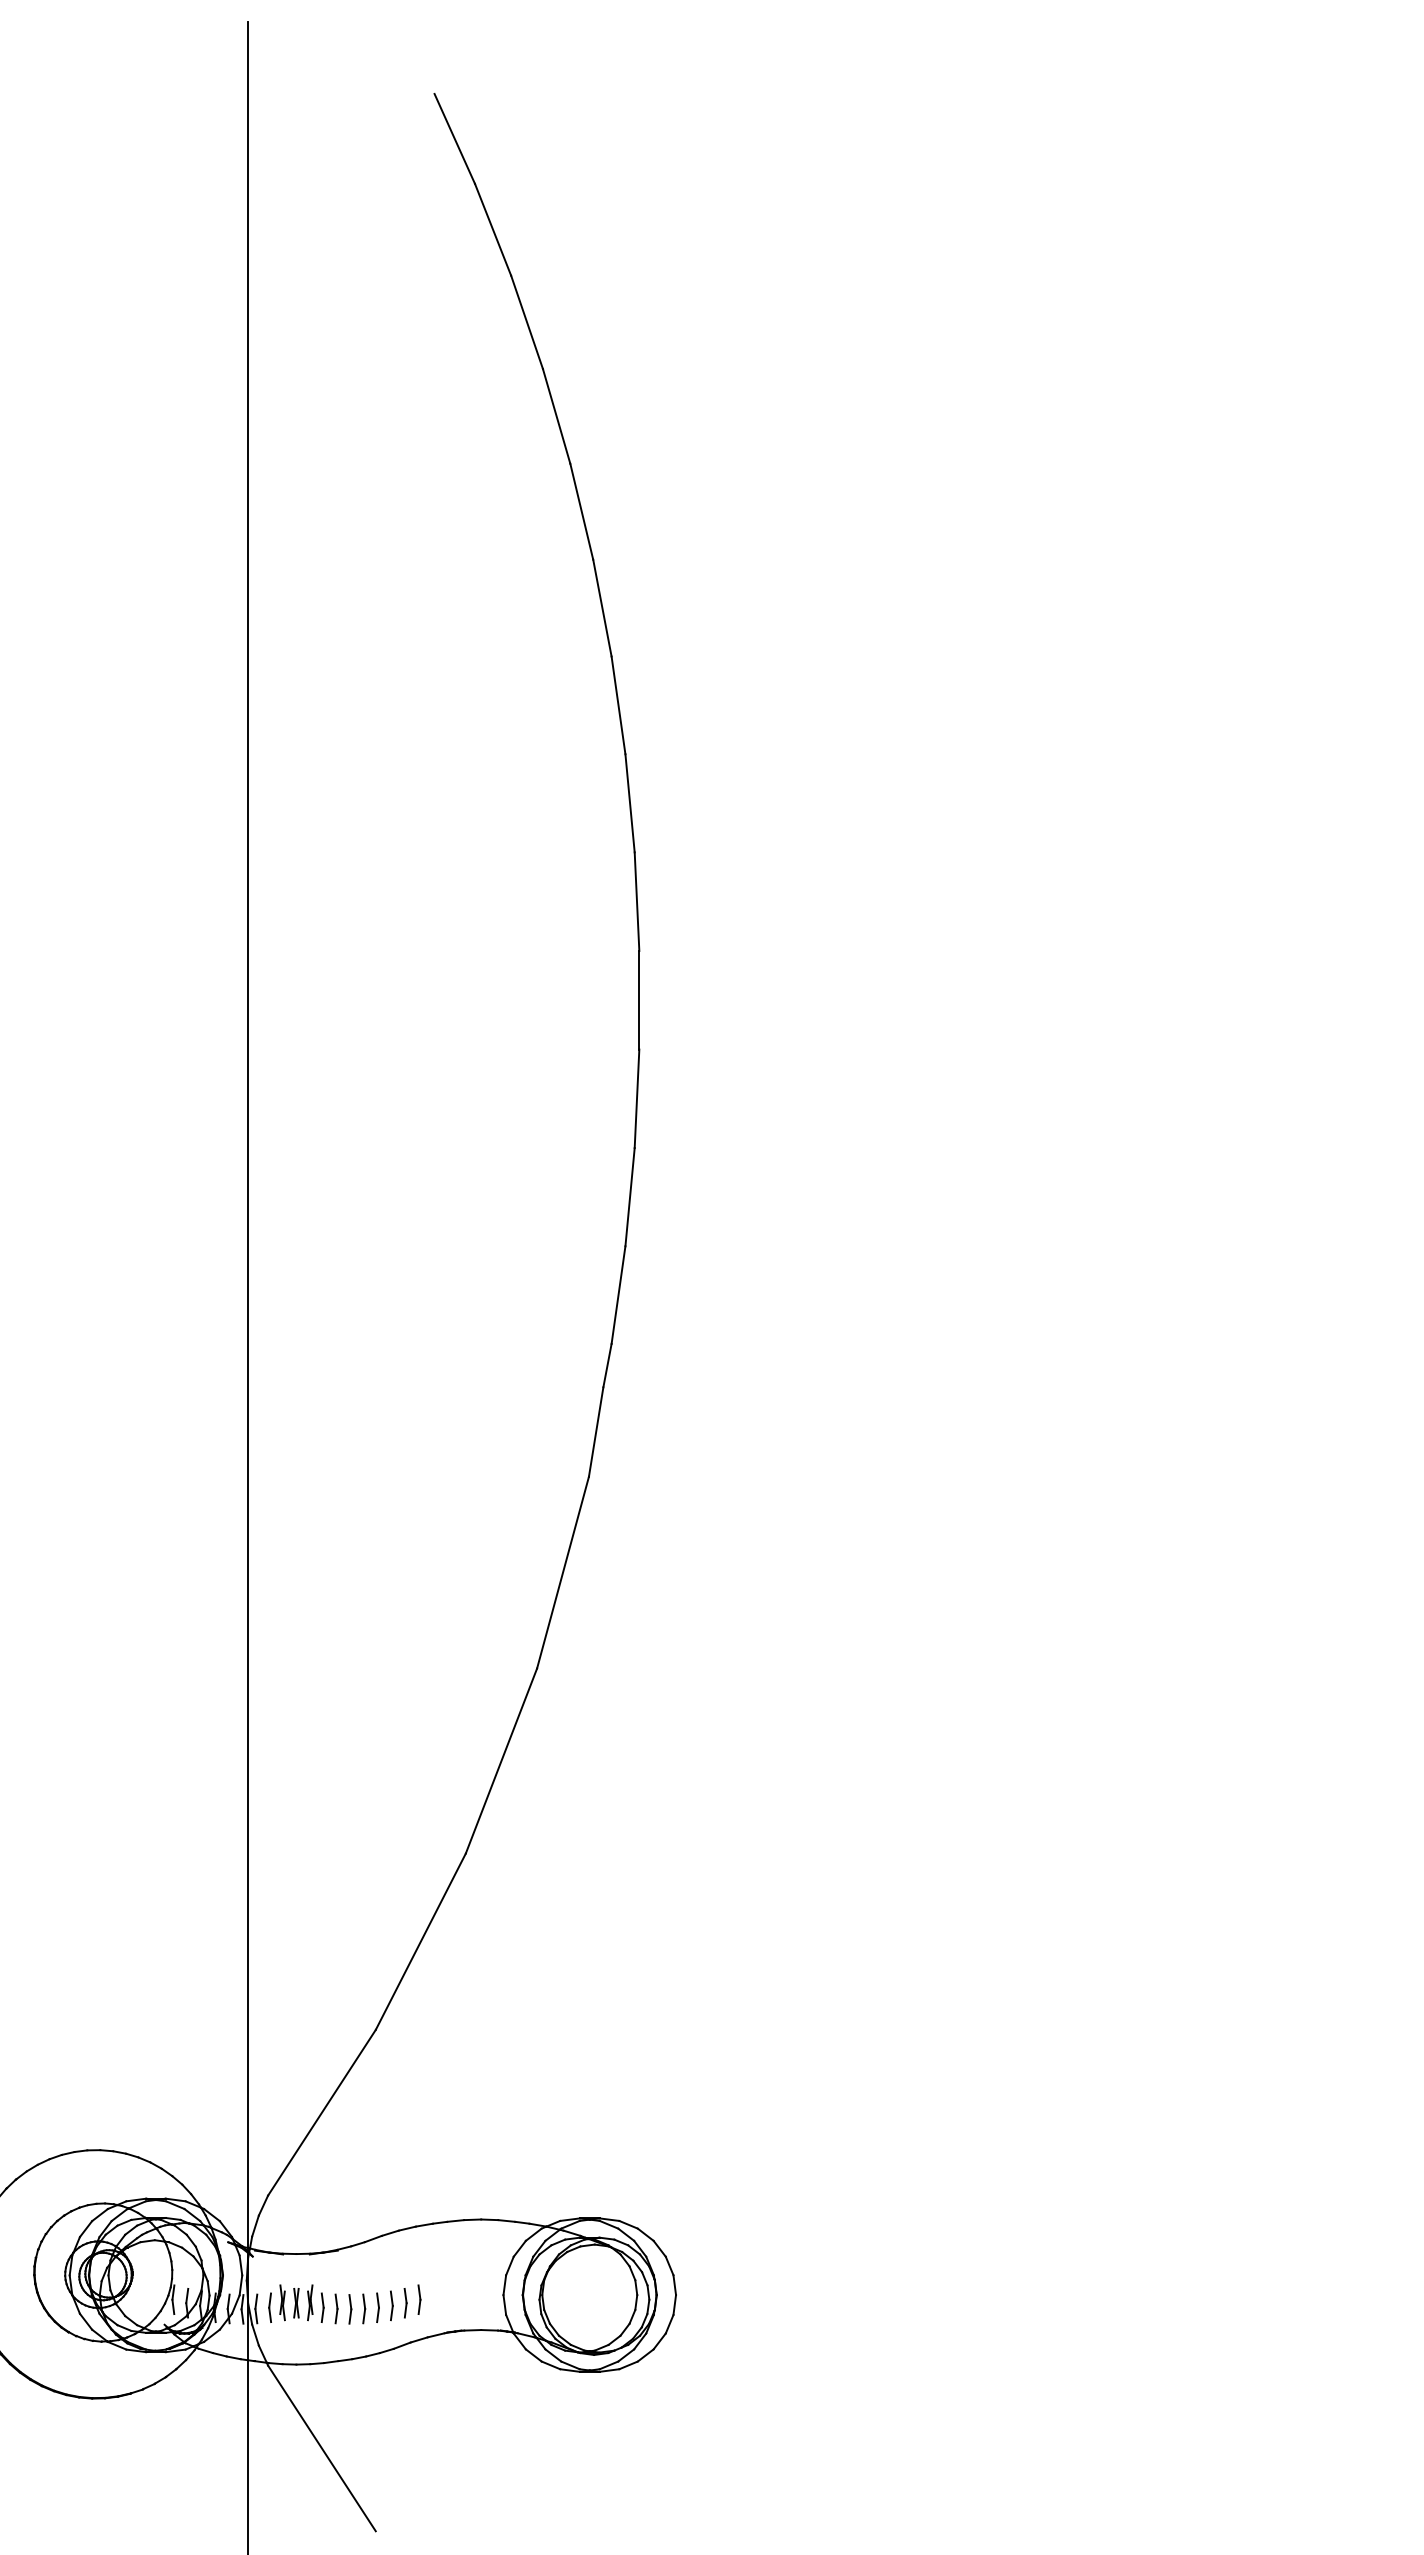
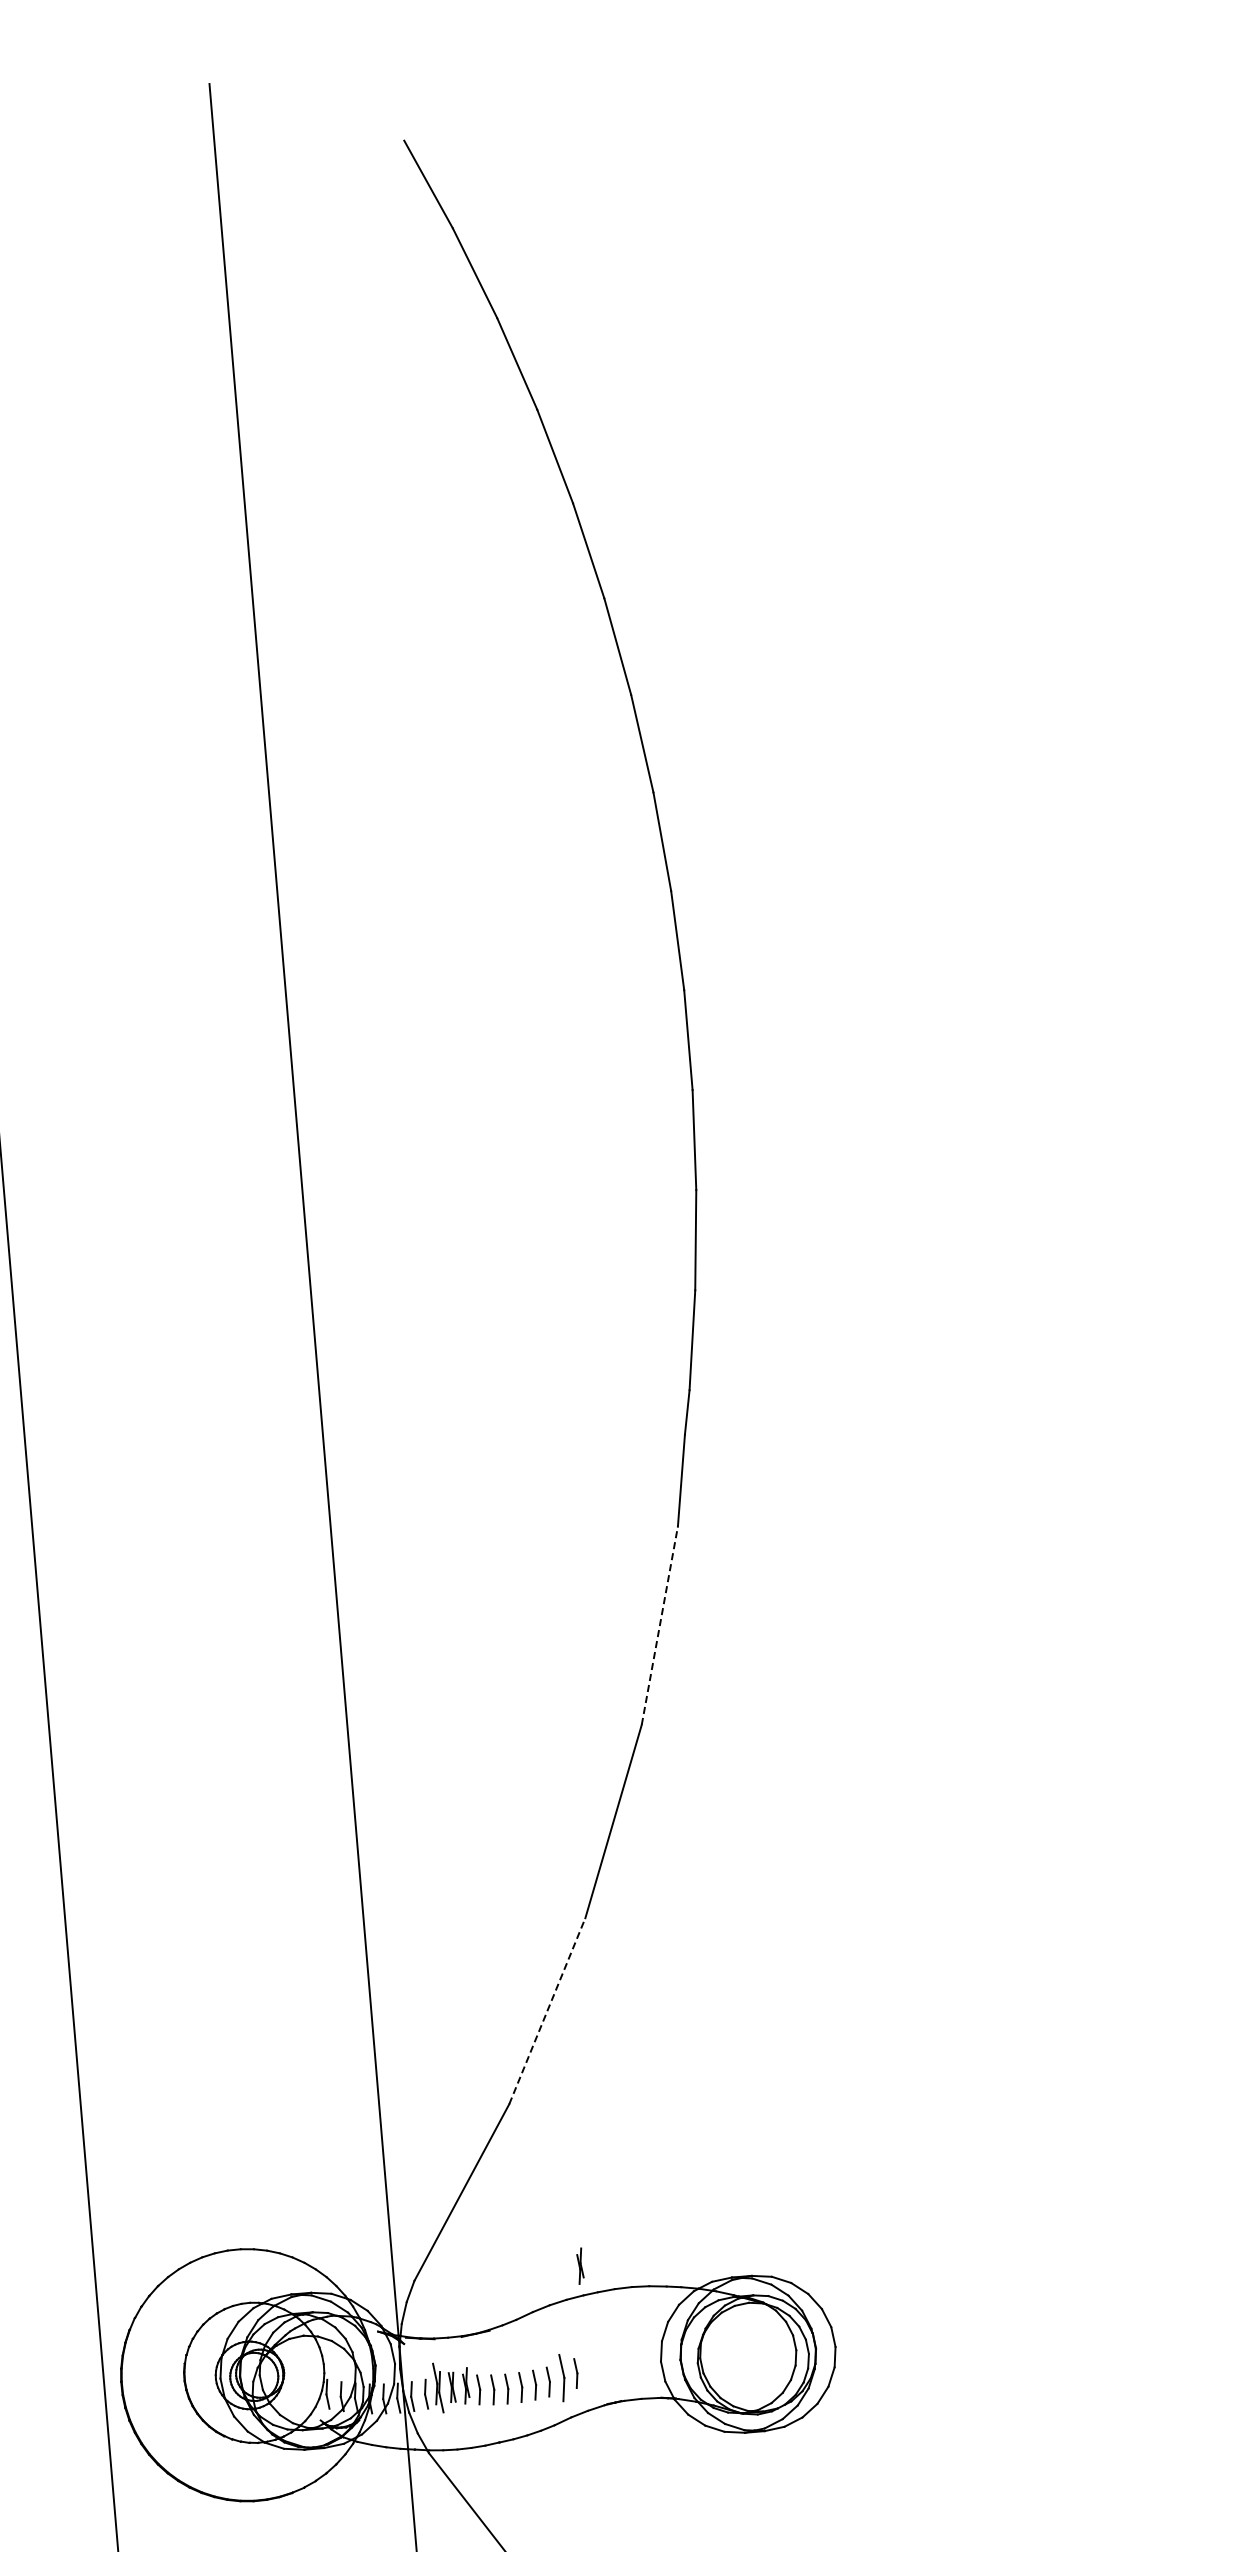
line: (563, 1572) -> (660, 1625), solid -> dashed
line: (420, 1941) -> (546, 2010), solid -> dashed
part: (432, 2194) -> (580, 2265), added
part: (282, 2302) -> (438, 2387), size x1.4
part: (405, 2303) -> (562, 2378), size x1.6

